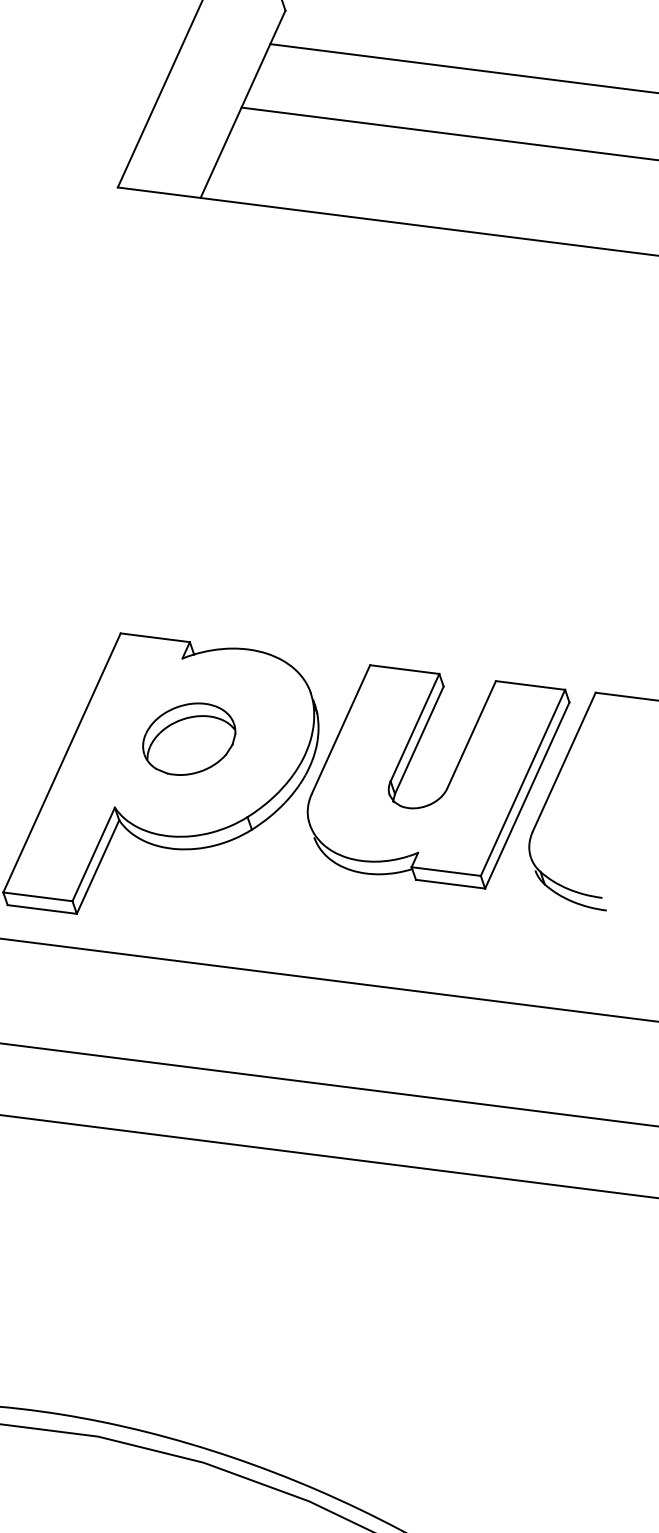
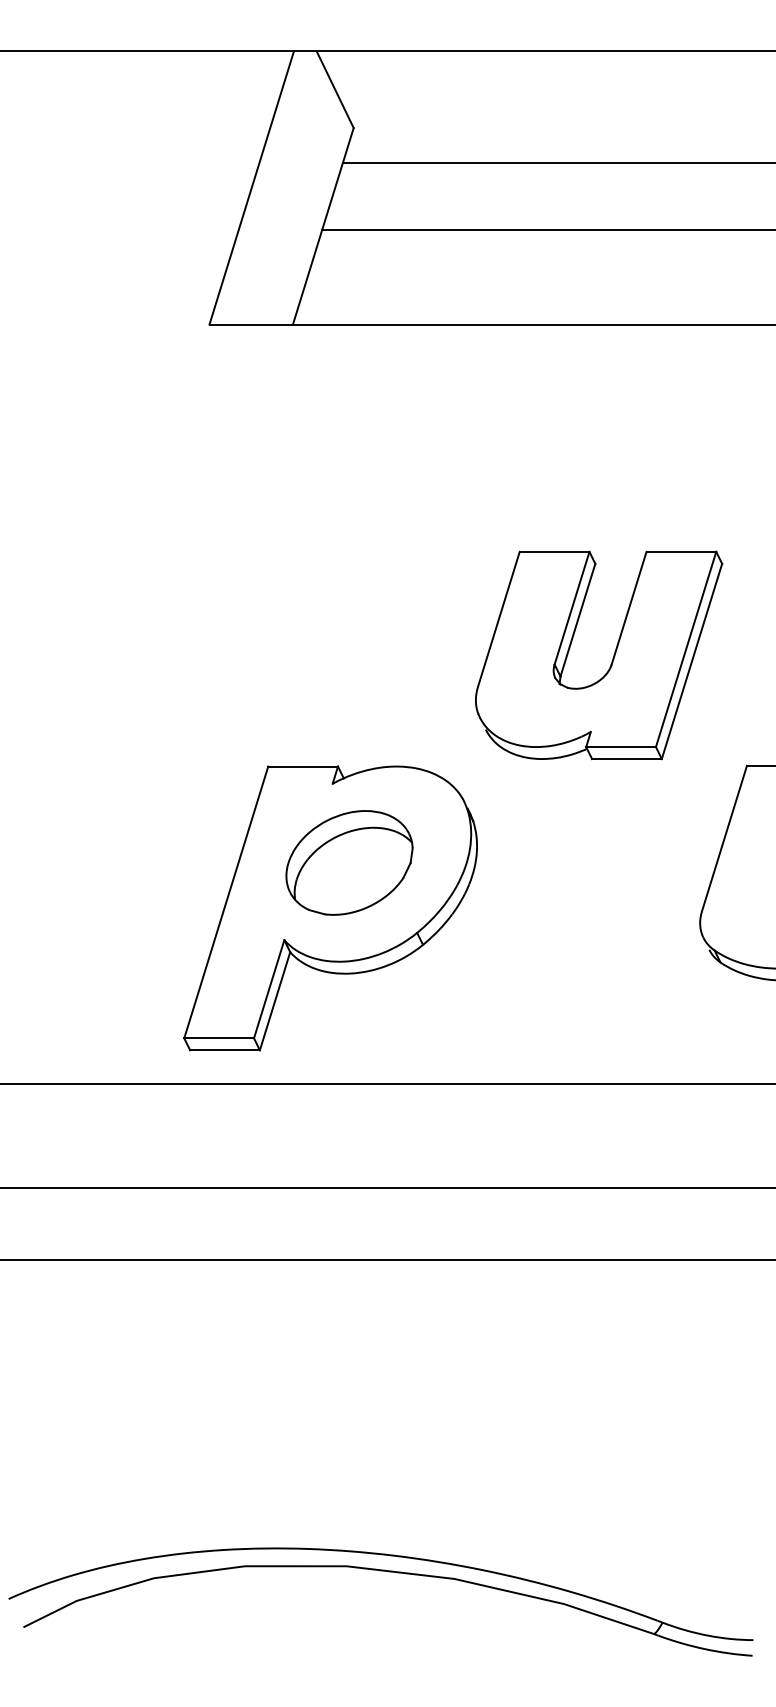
part: (189, 738) -> (349, 862), size x1.4
part: (448, 782) -> (612, 658), moved

